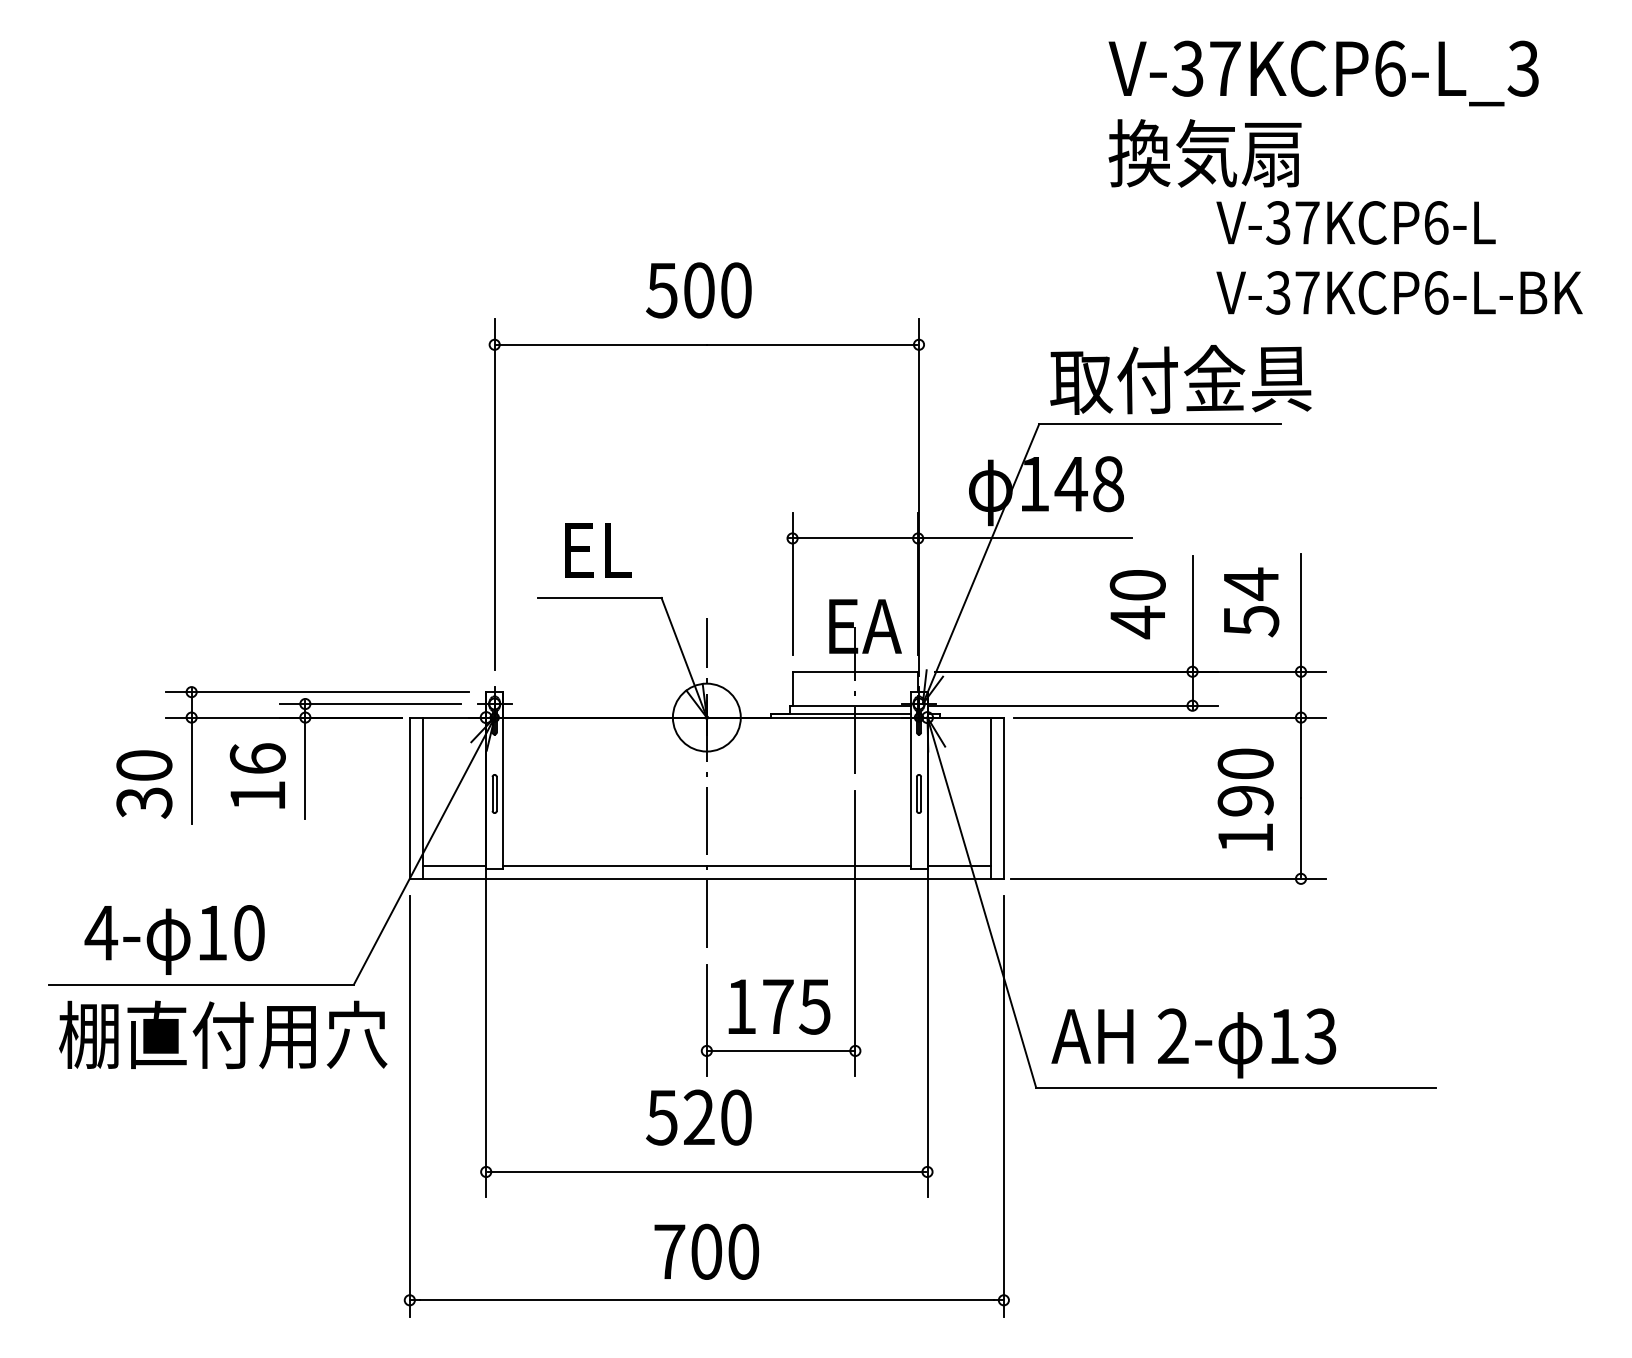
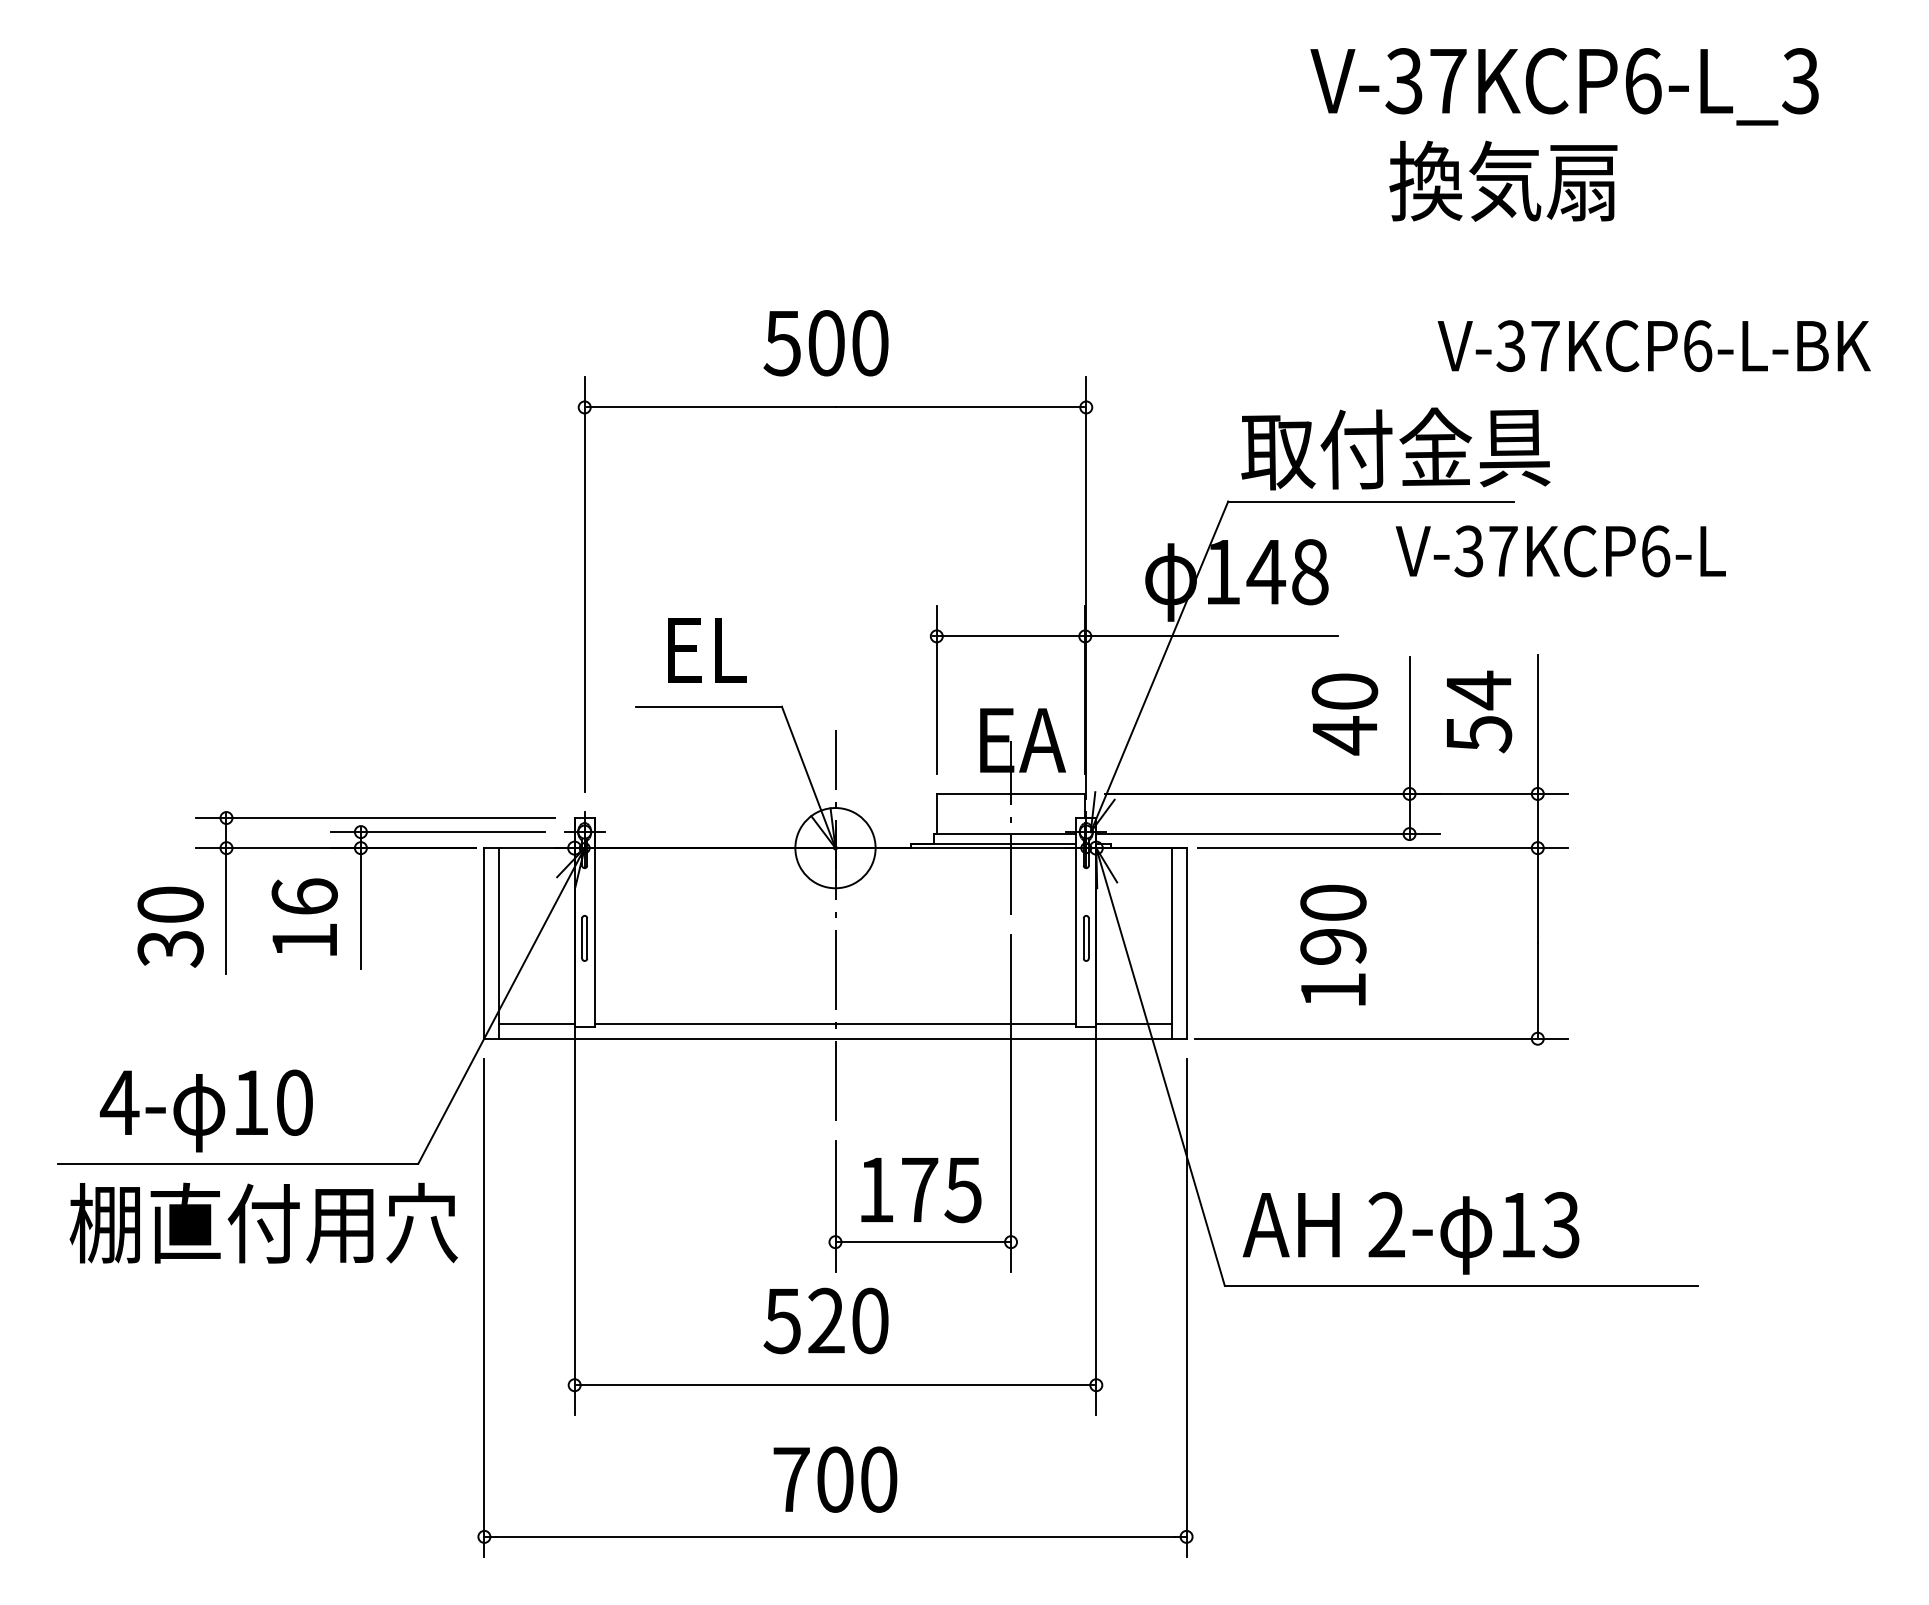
text: (1205, 152) -> (1503, 180), moved
text: (1355, 223) -> (1560, 551), moved
text: (1245, 799) -> (1333, 944), moved

